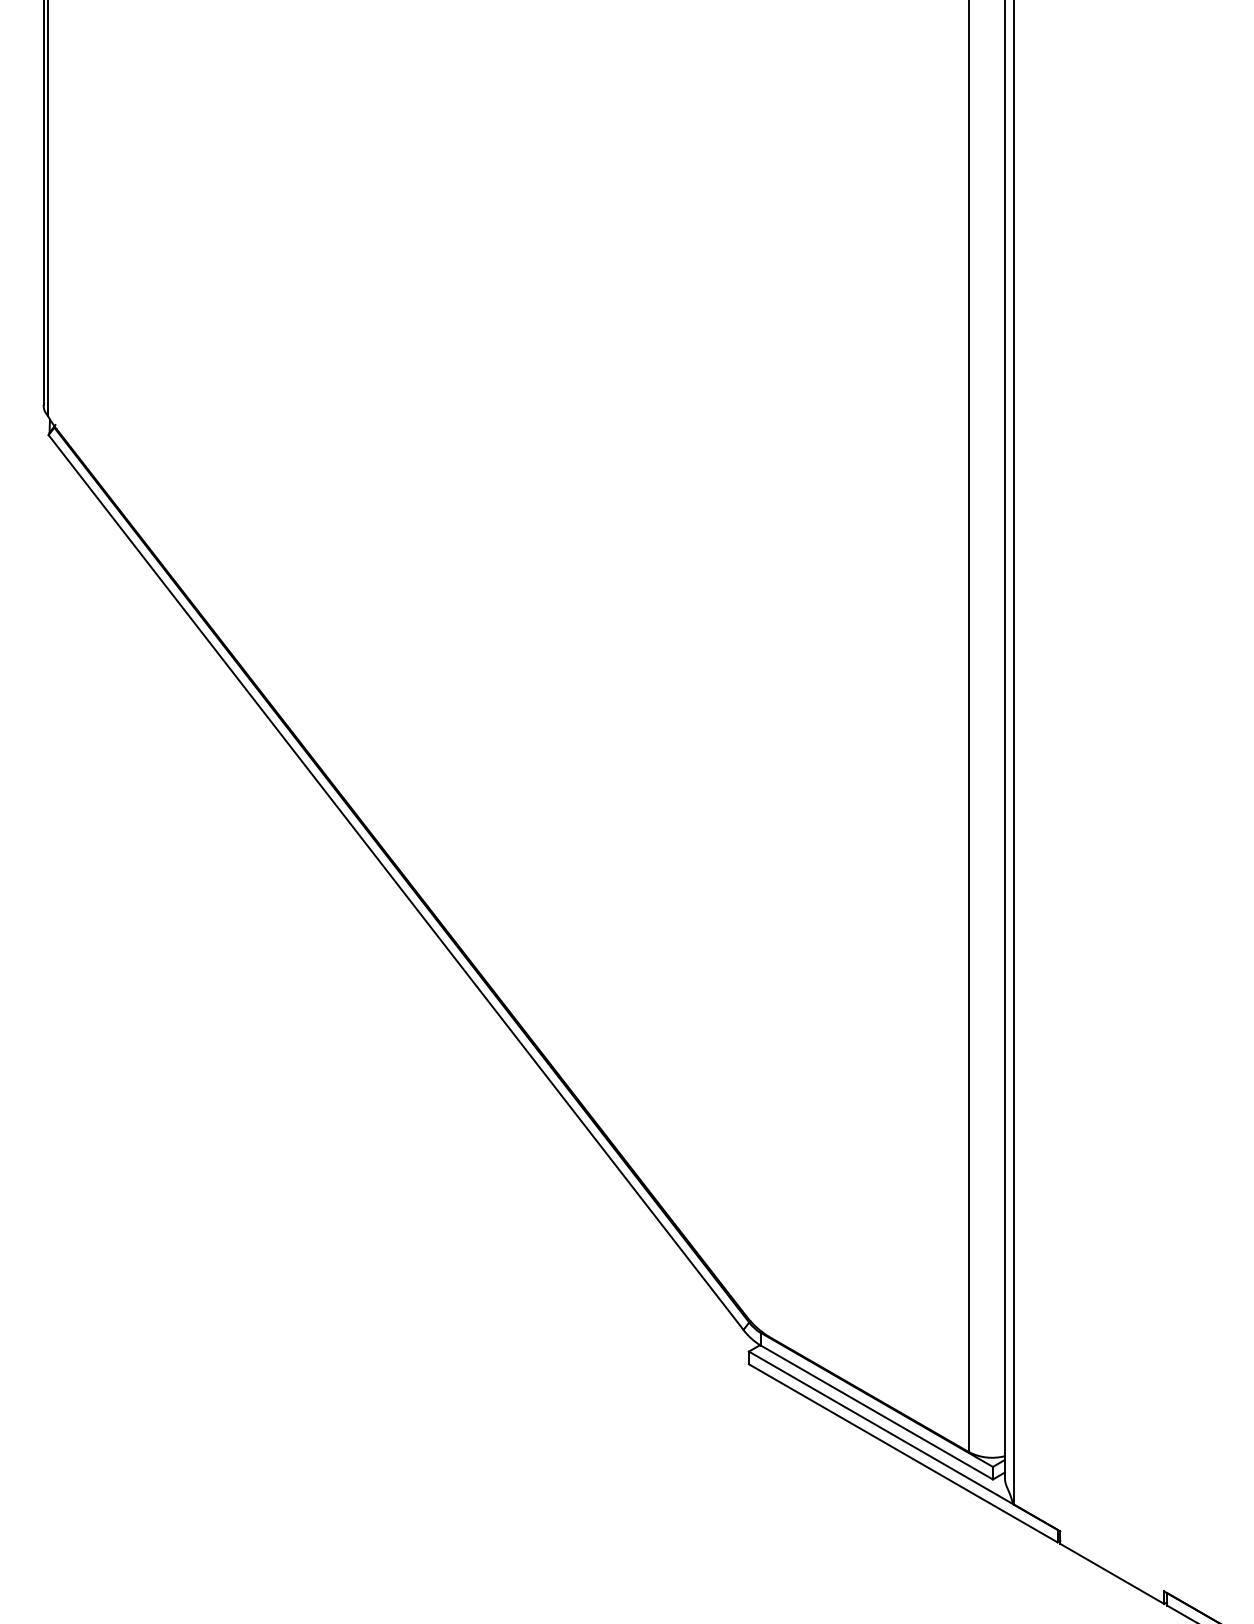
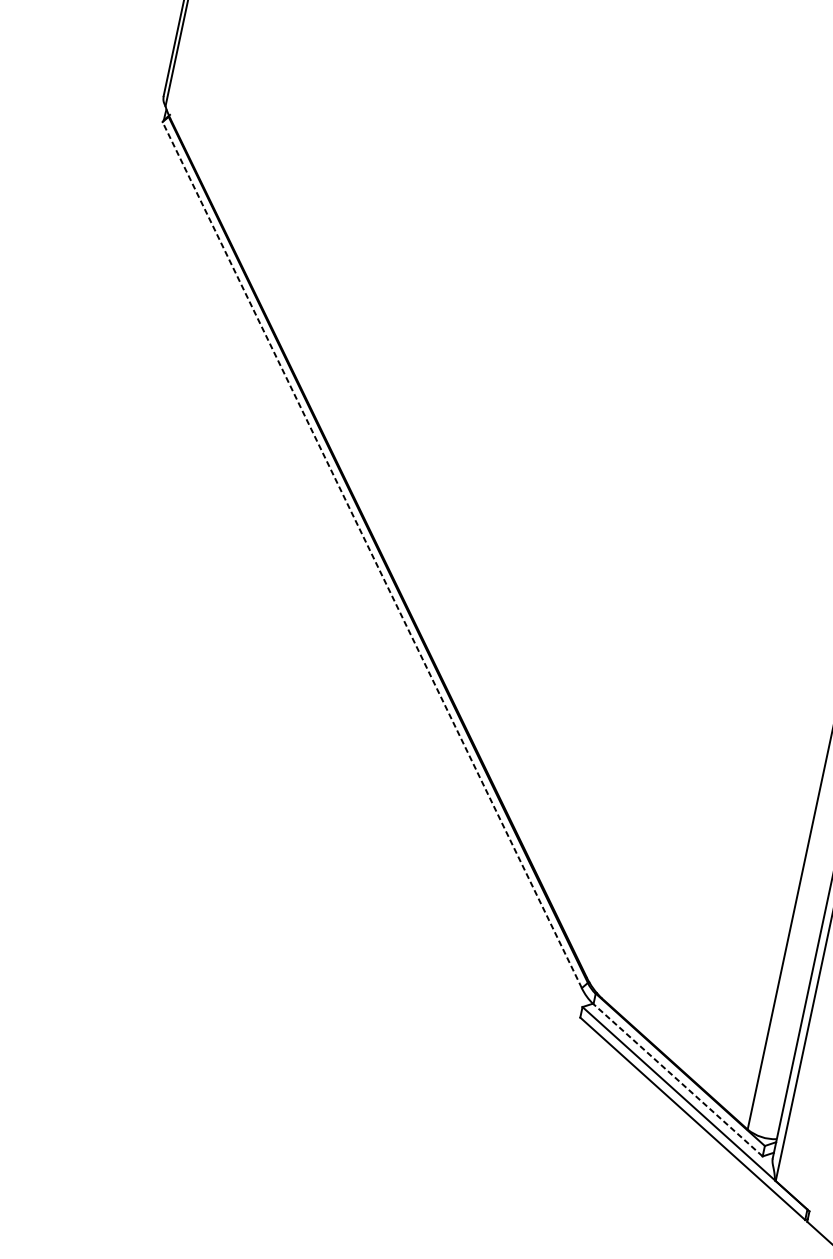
line: (395, 882) -> (371, 554), solid -> dashed
line: (876, 1412) -> (677, 1080), solid -> dashed

